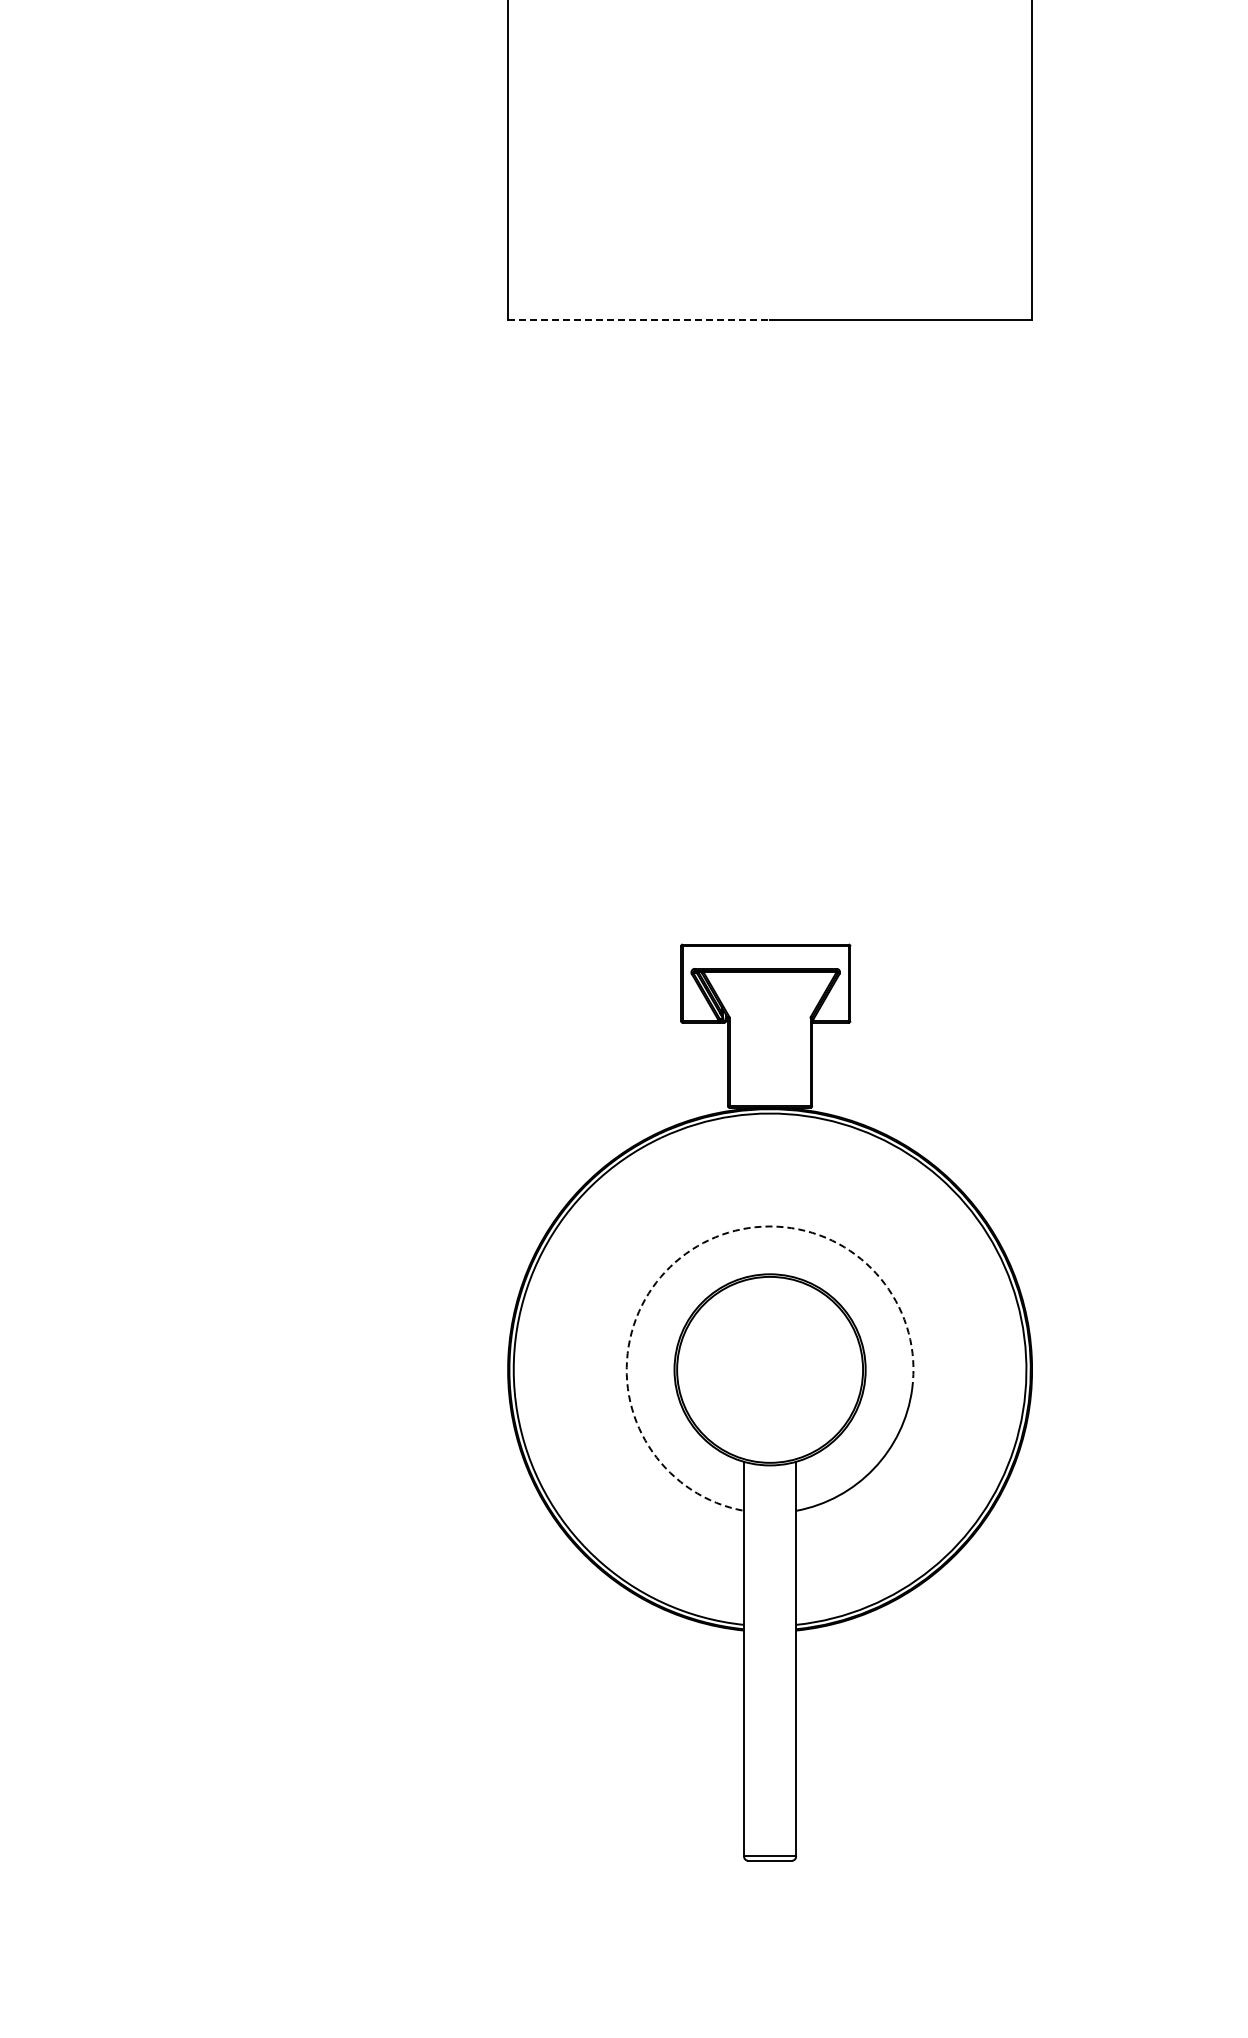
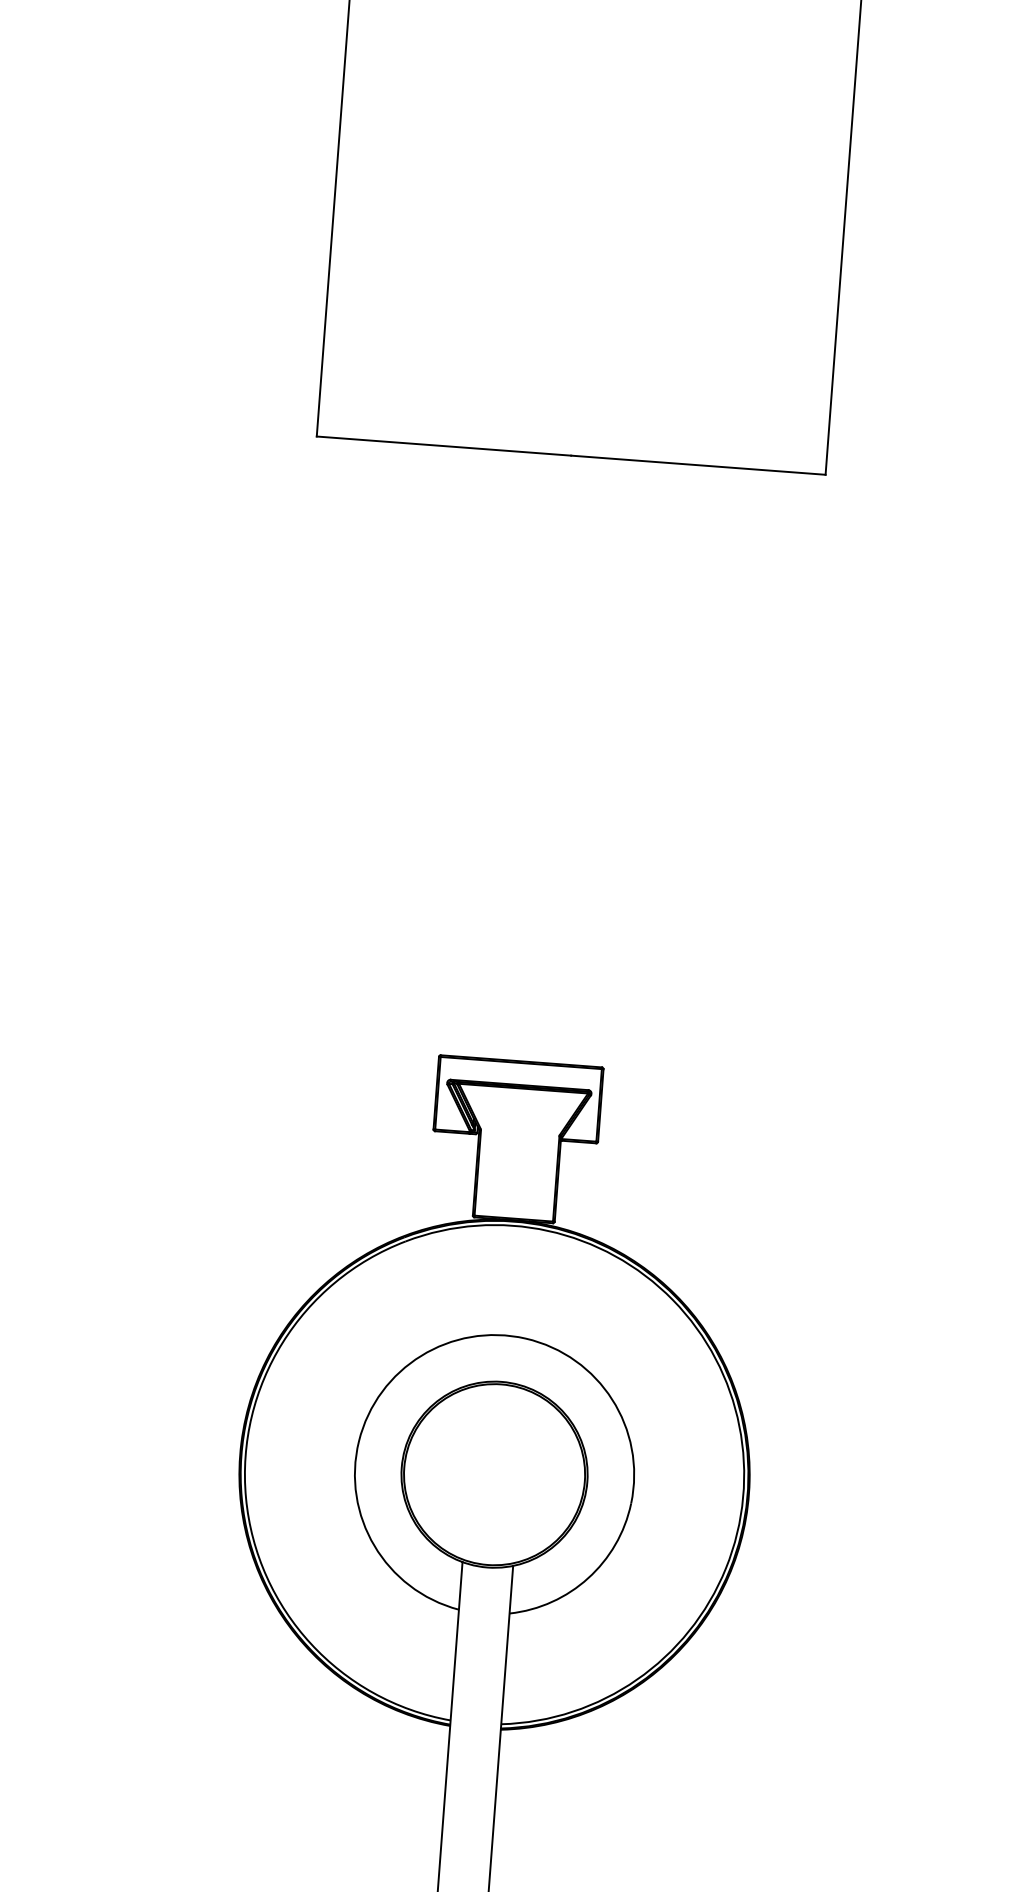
line: (639, 320) -> (444, 446), dashed -> solid
arc: (685, 1253) -> (420, 1355), dashed -> solid

